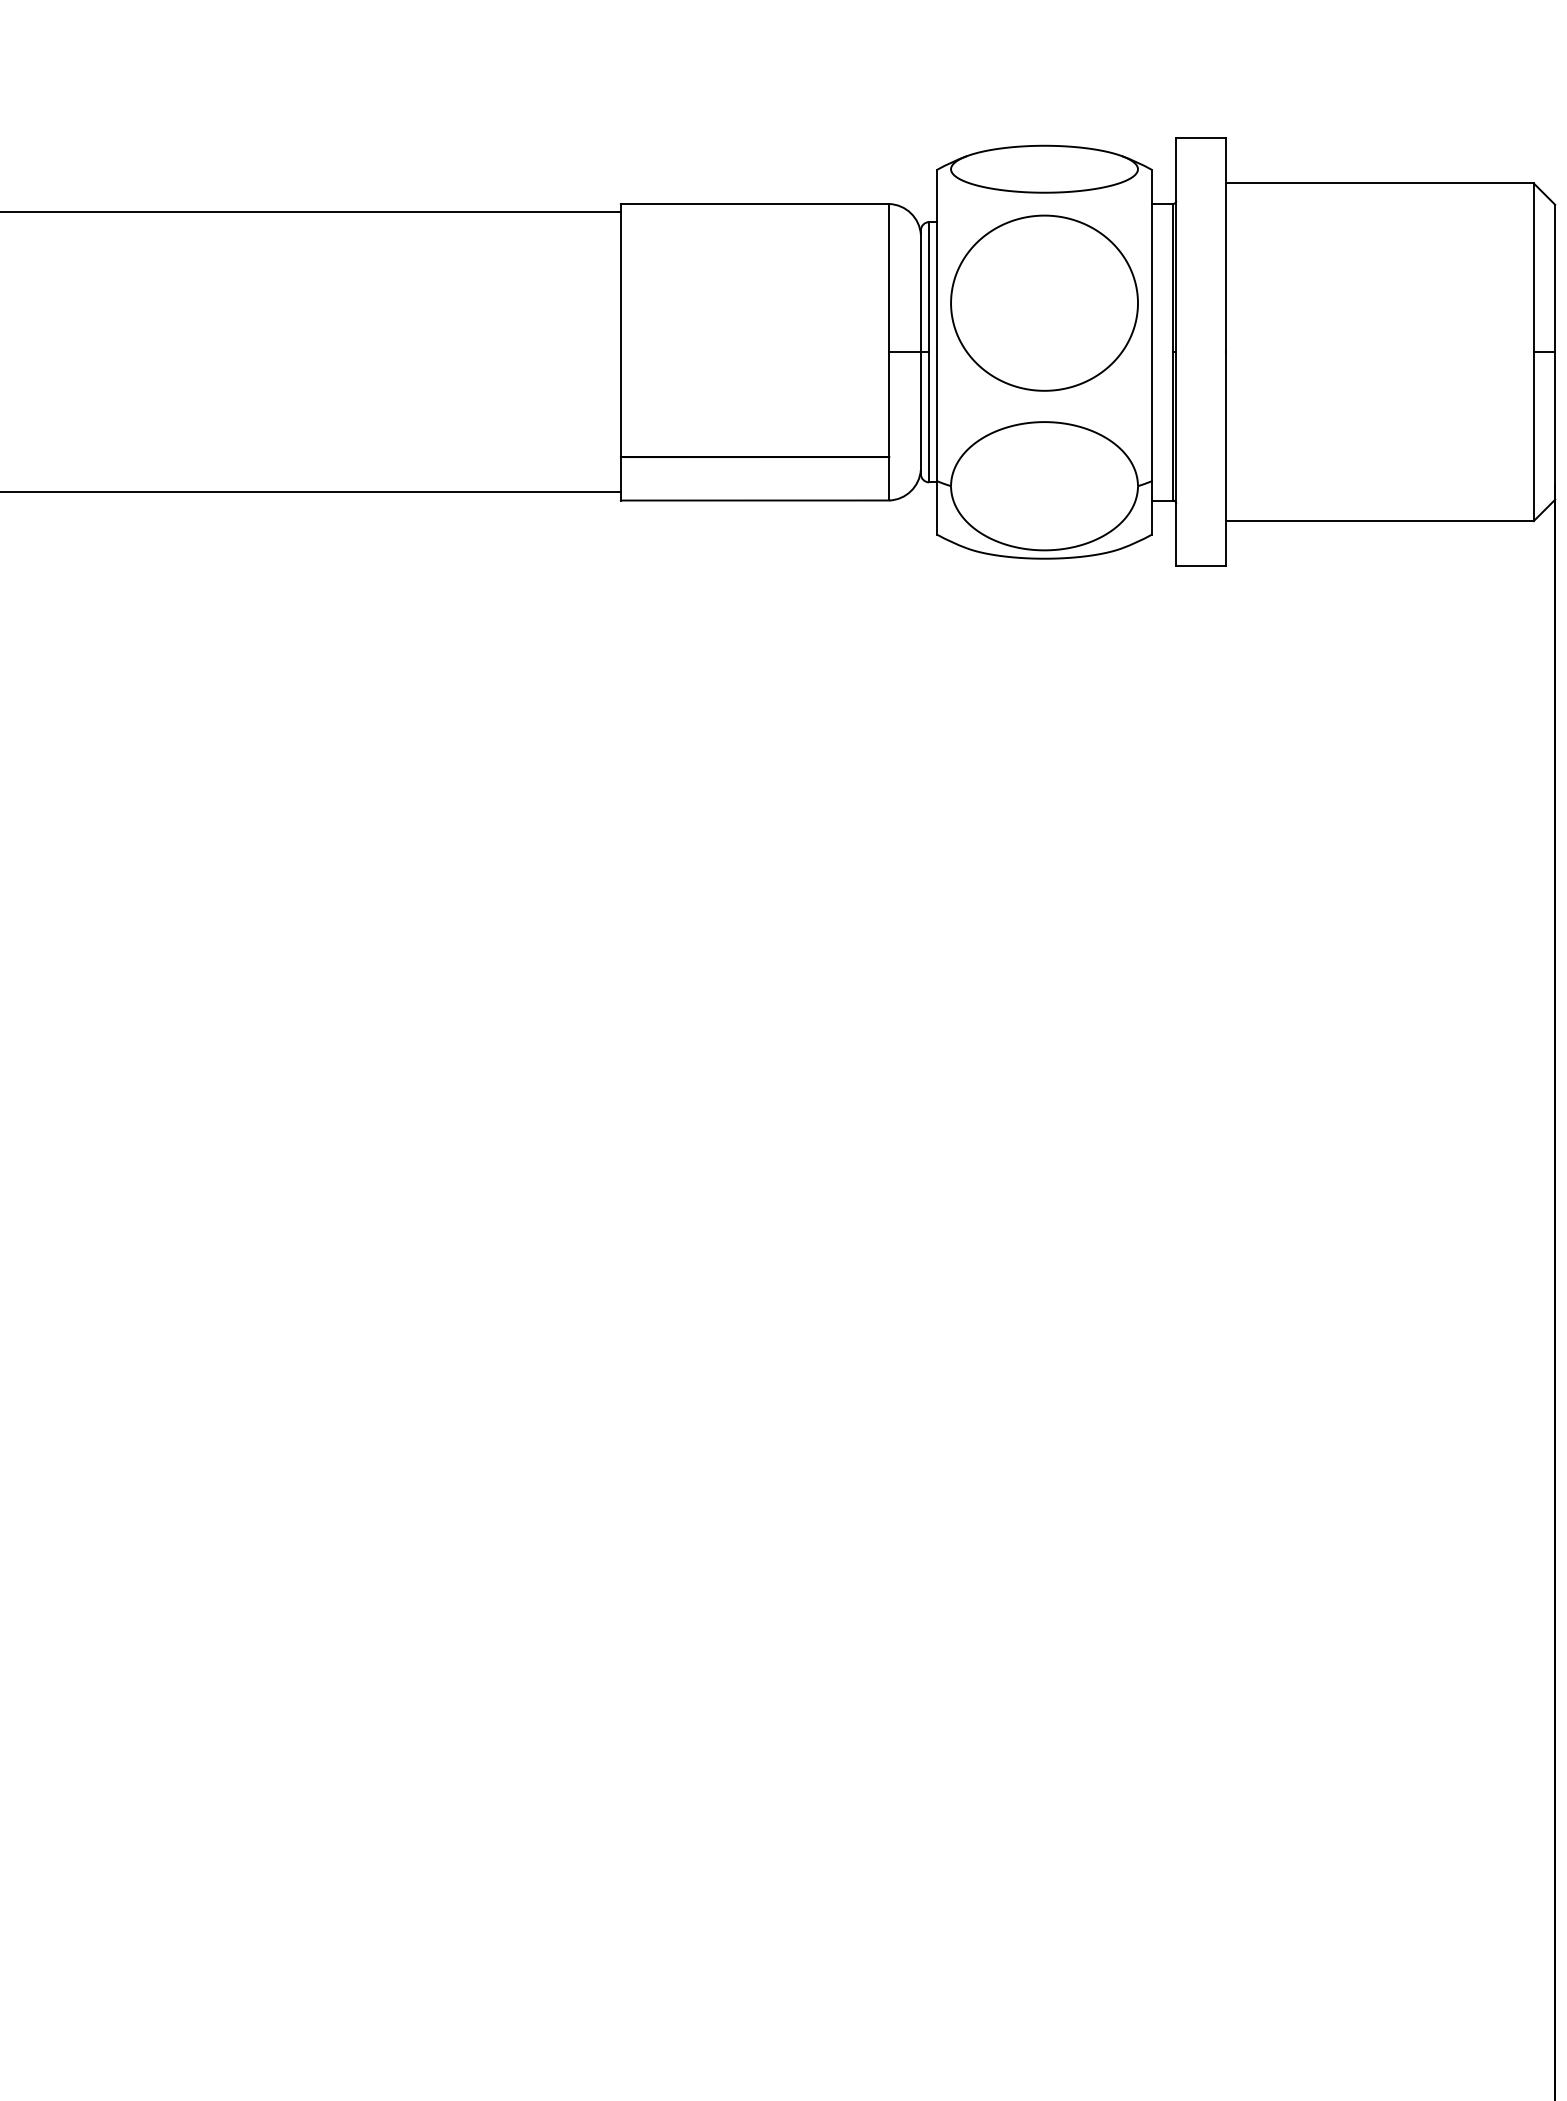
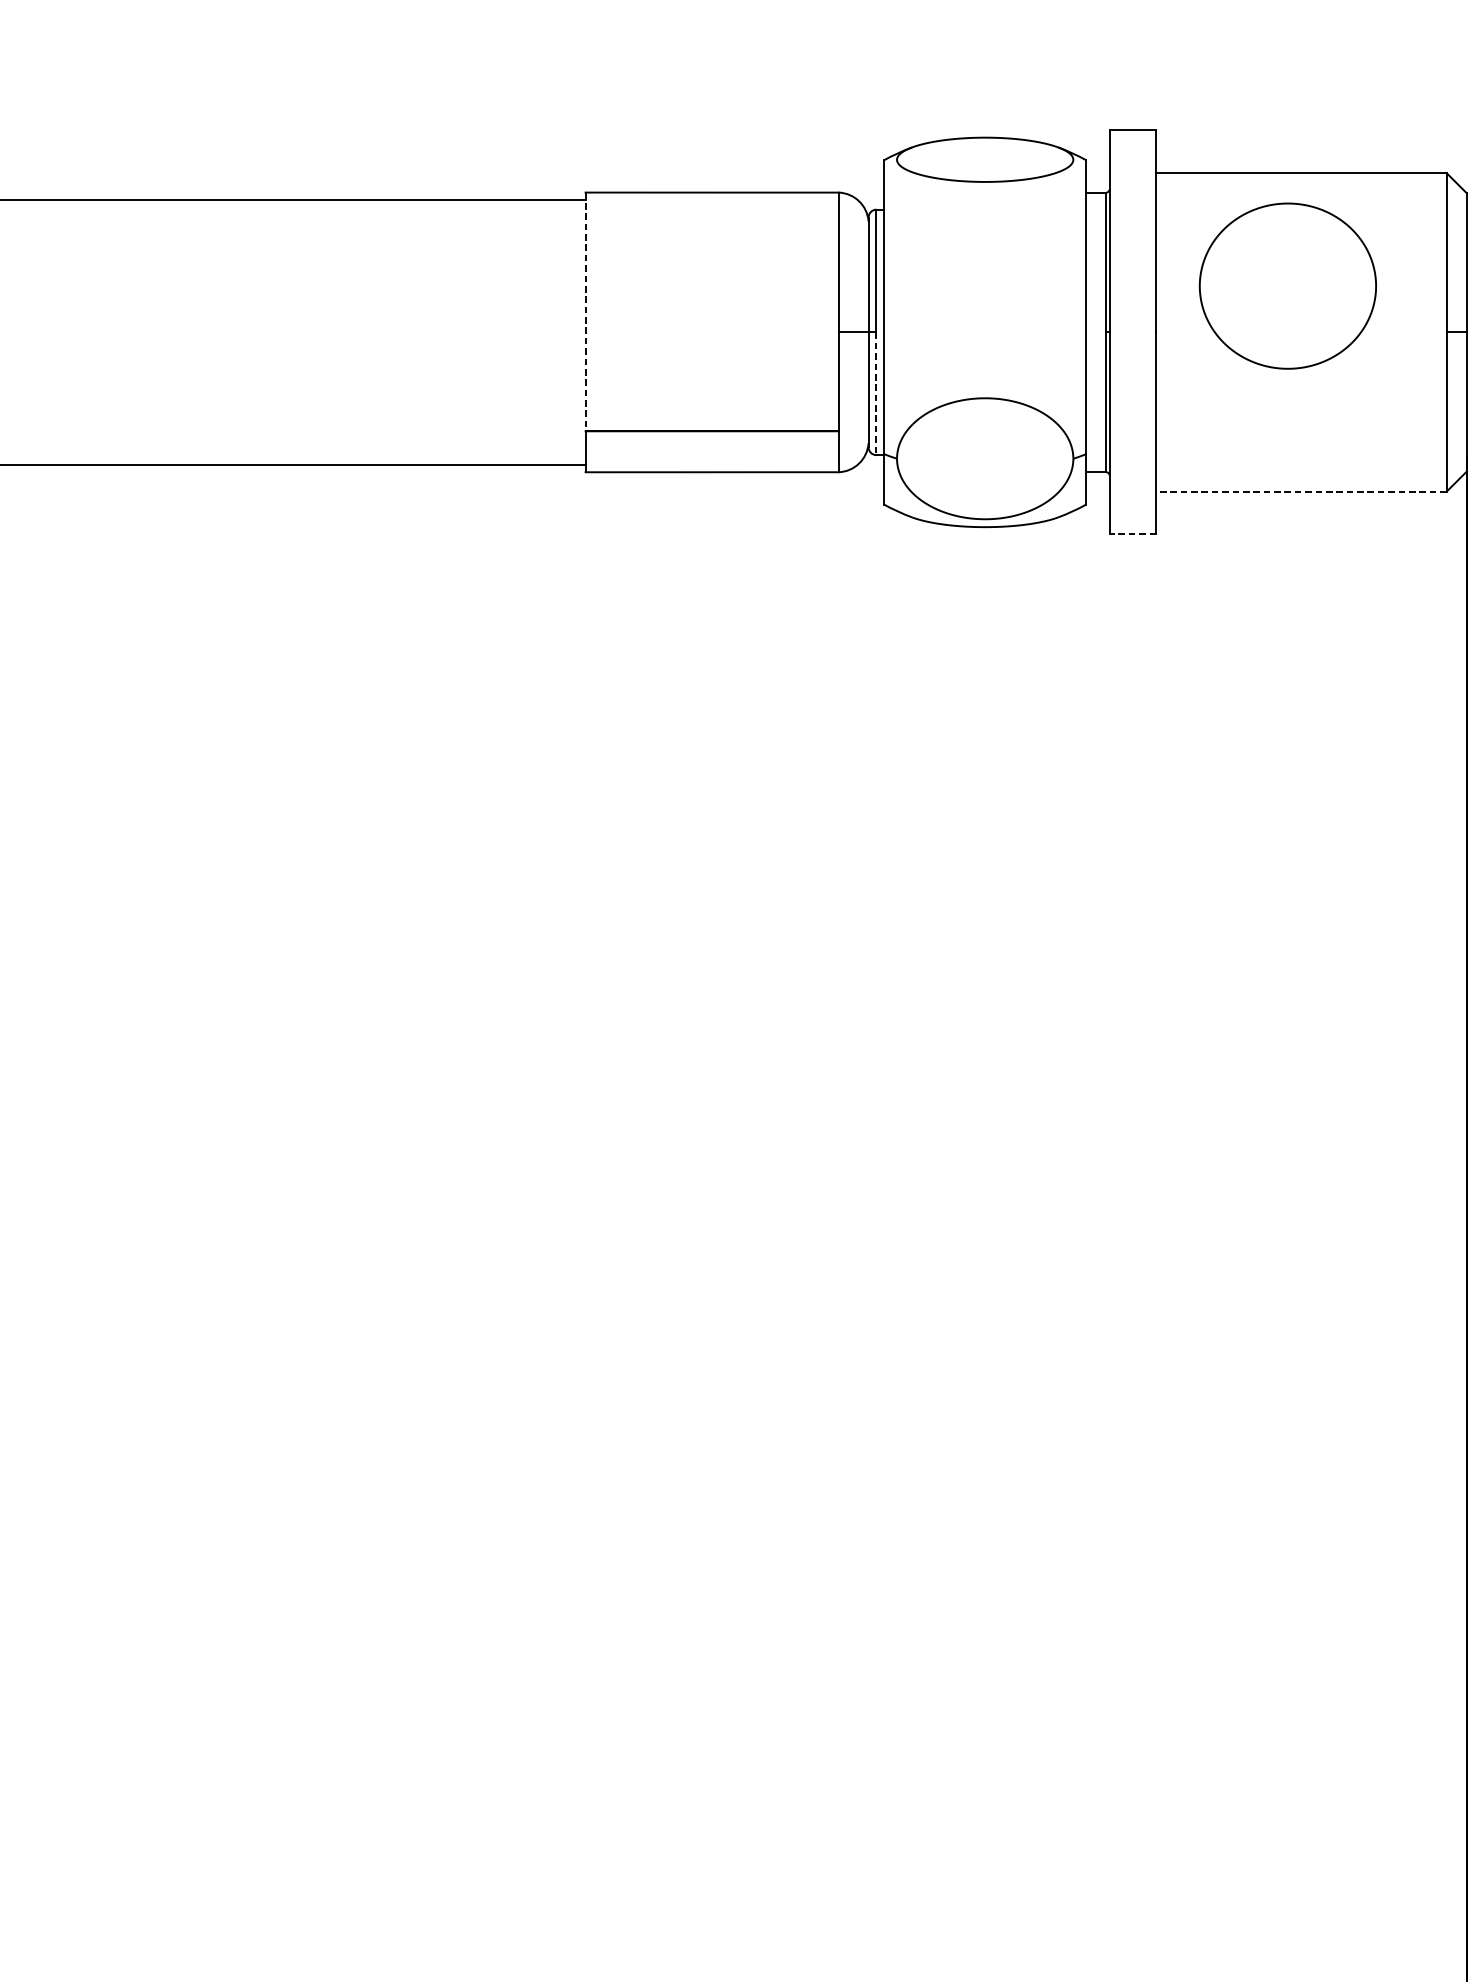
part: (1044, 302) -> (1287, 285), moved
line: (620, 330) -> (585, 311), solid -> dashed
line: (929, 417) -> (876, 393), solid -> dashed
line: (1379, 521) -> (1301, 492), solid -> dashed
line: (1201, 566) -> (1133, 534), solid -> dashed

